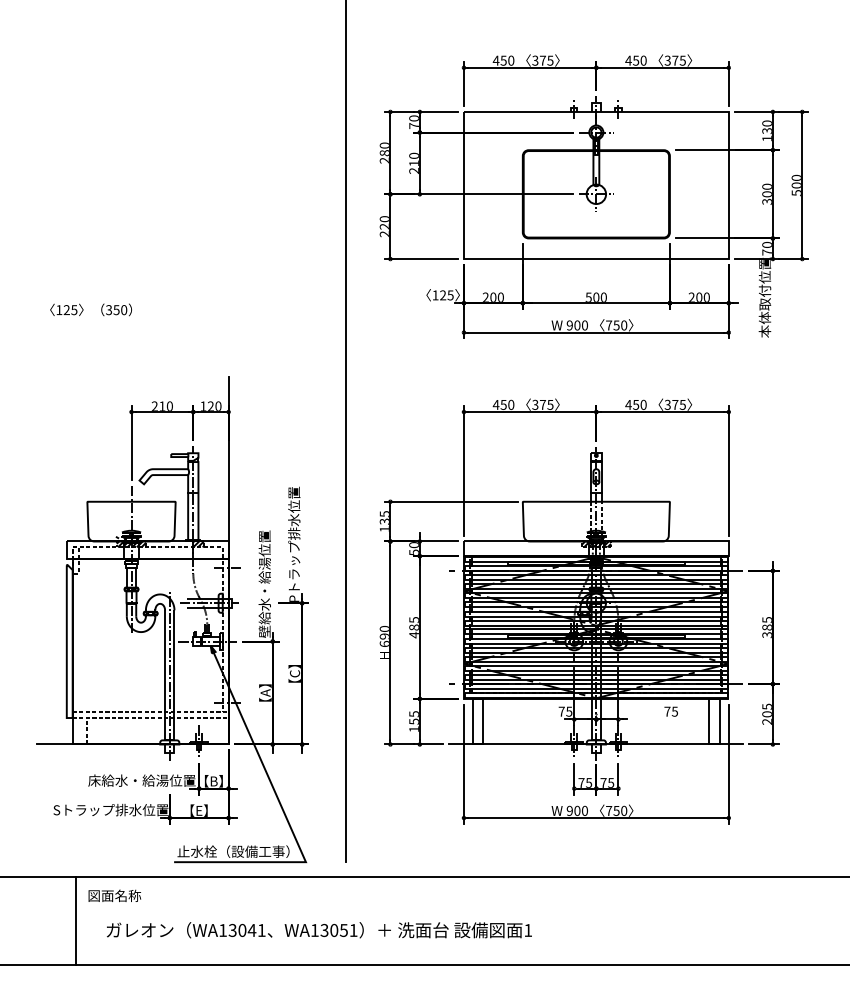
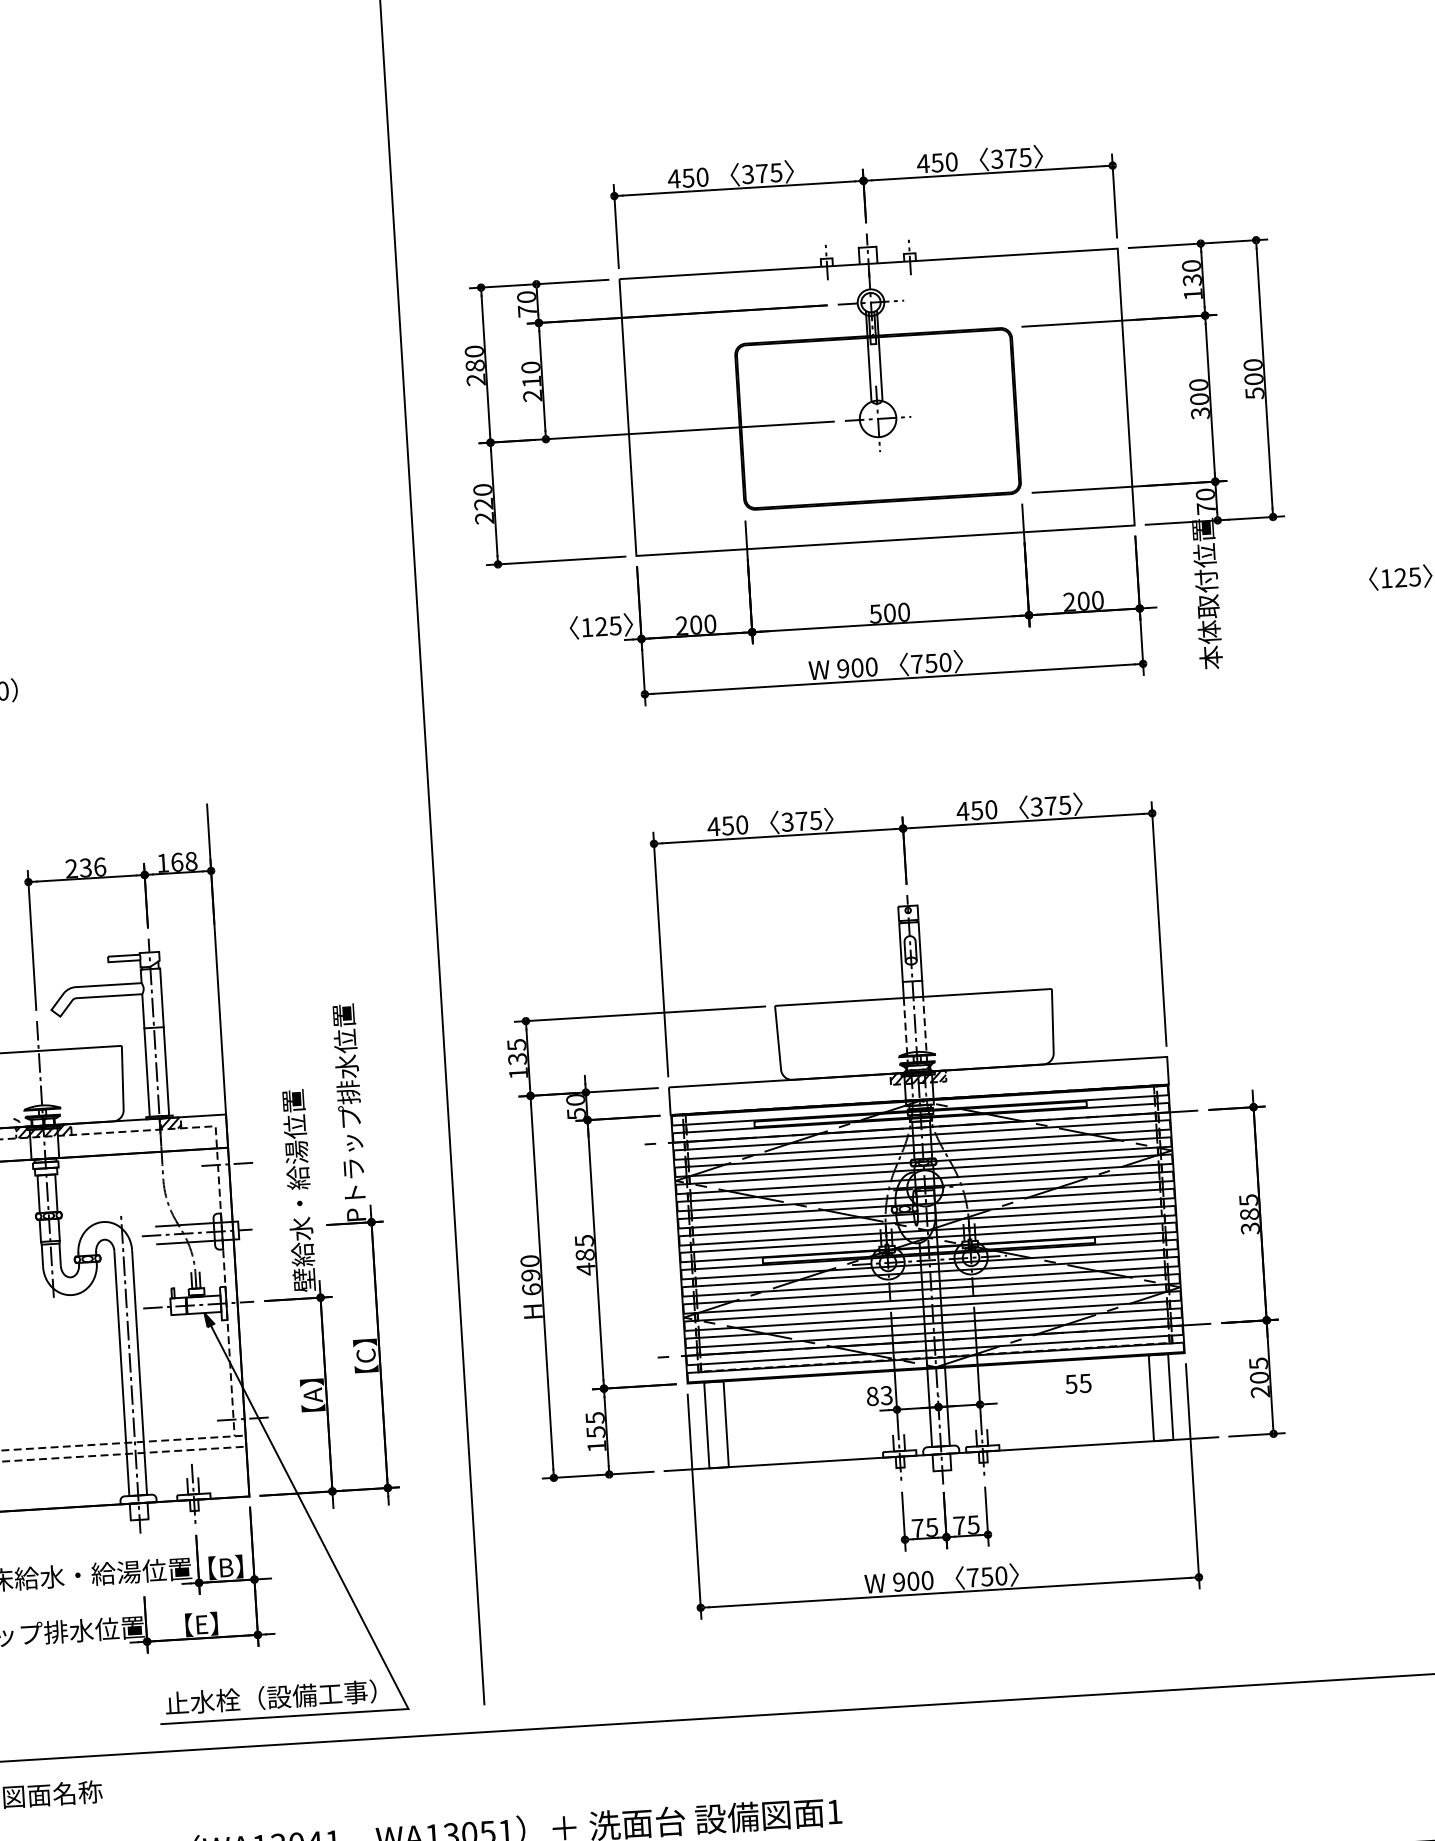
text: (166, 405) -> (93, 865), 210 -> 236
text: (214, 405) -> (183, 860), 120 -> 168
text: (565, 711) -> (879, 1395), 75 -> 83
text: (667, 711) -> (1071, 1383), 75 -> 55

